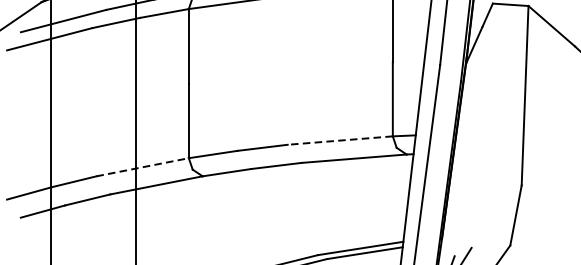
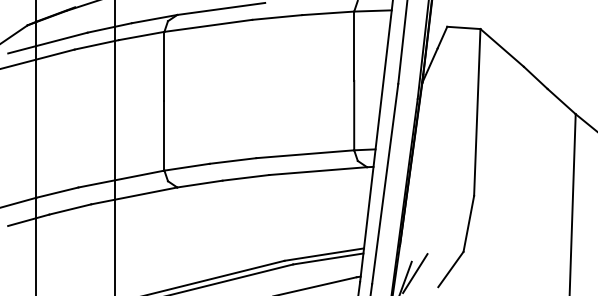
line: (339, 140) -> (304, 154), dashed -> solid
line: (142, 167) -> (121, 179), dashed -> solid

